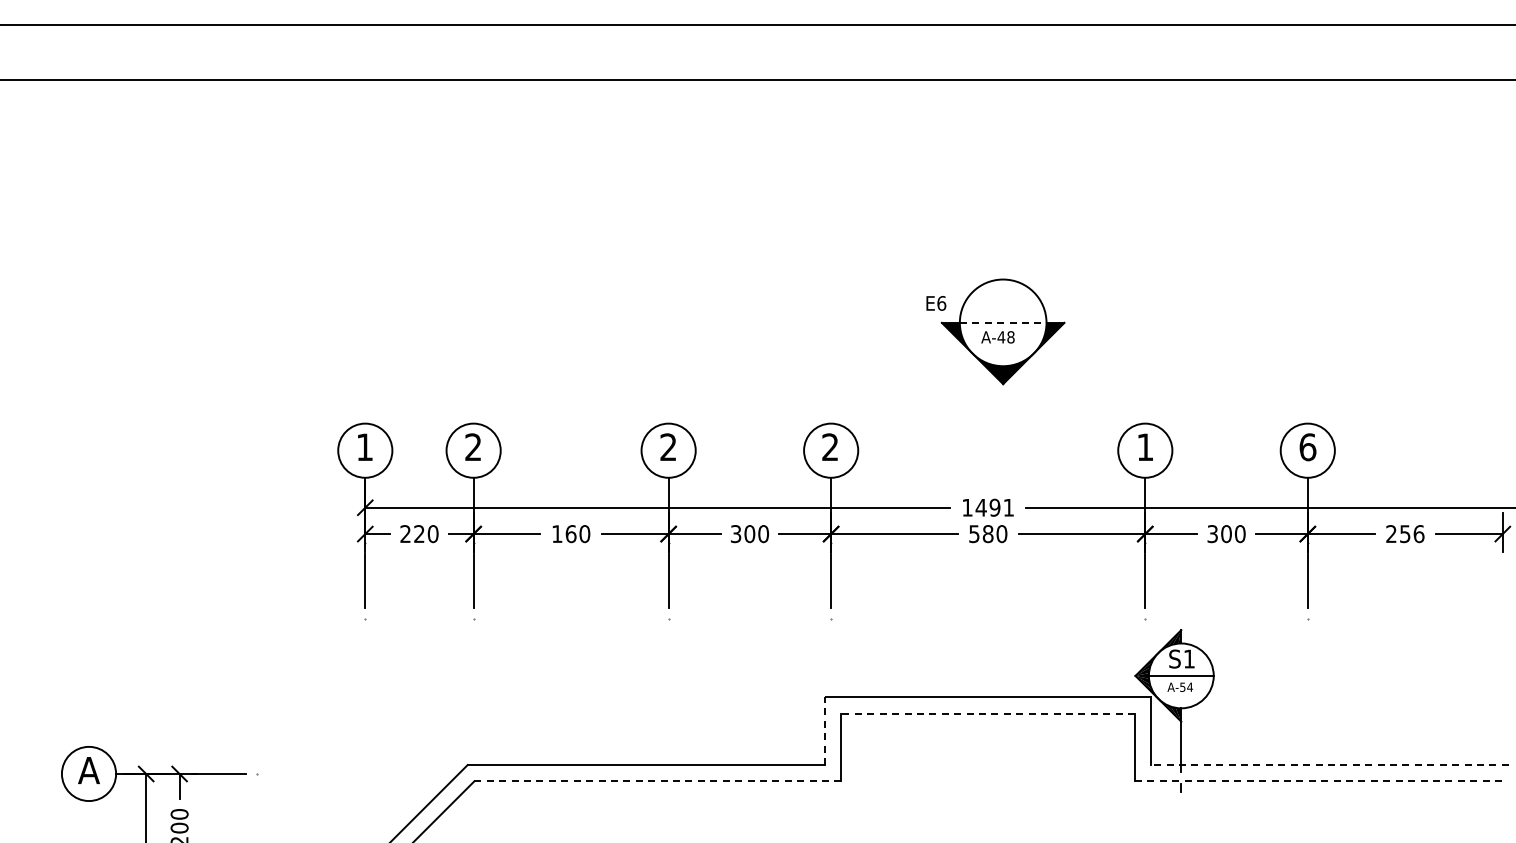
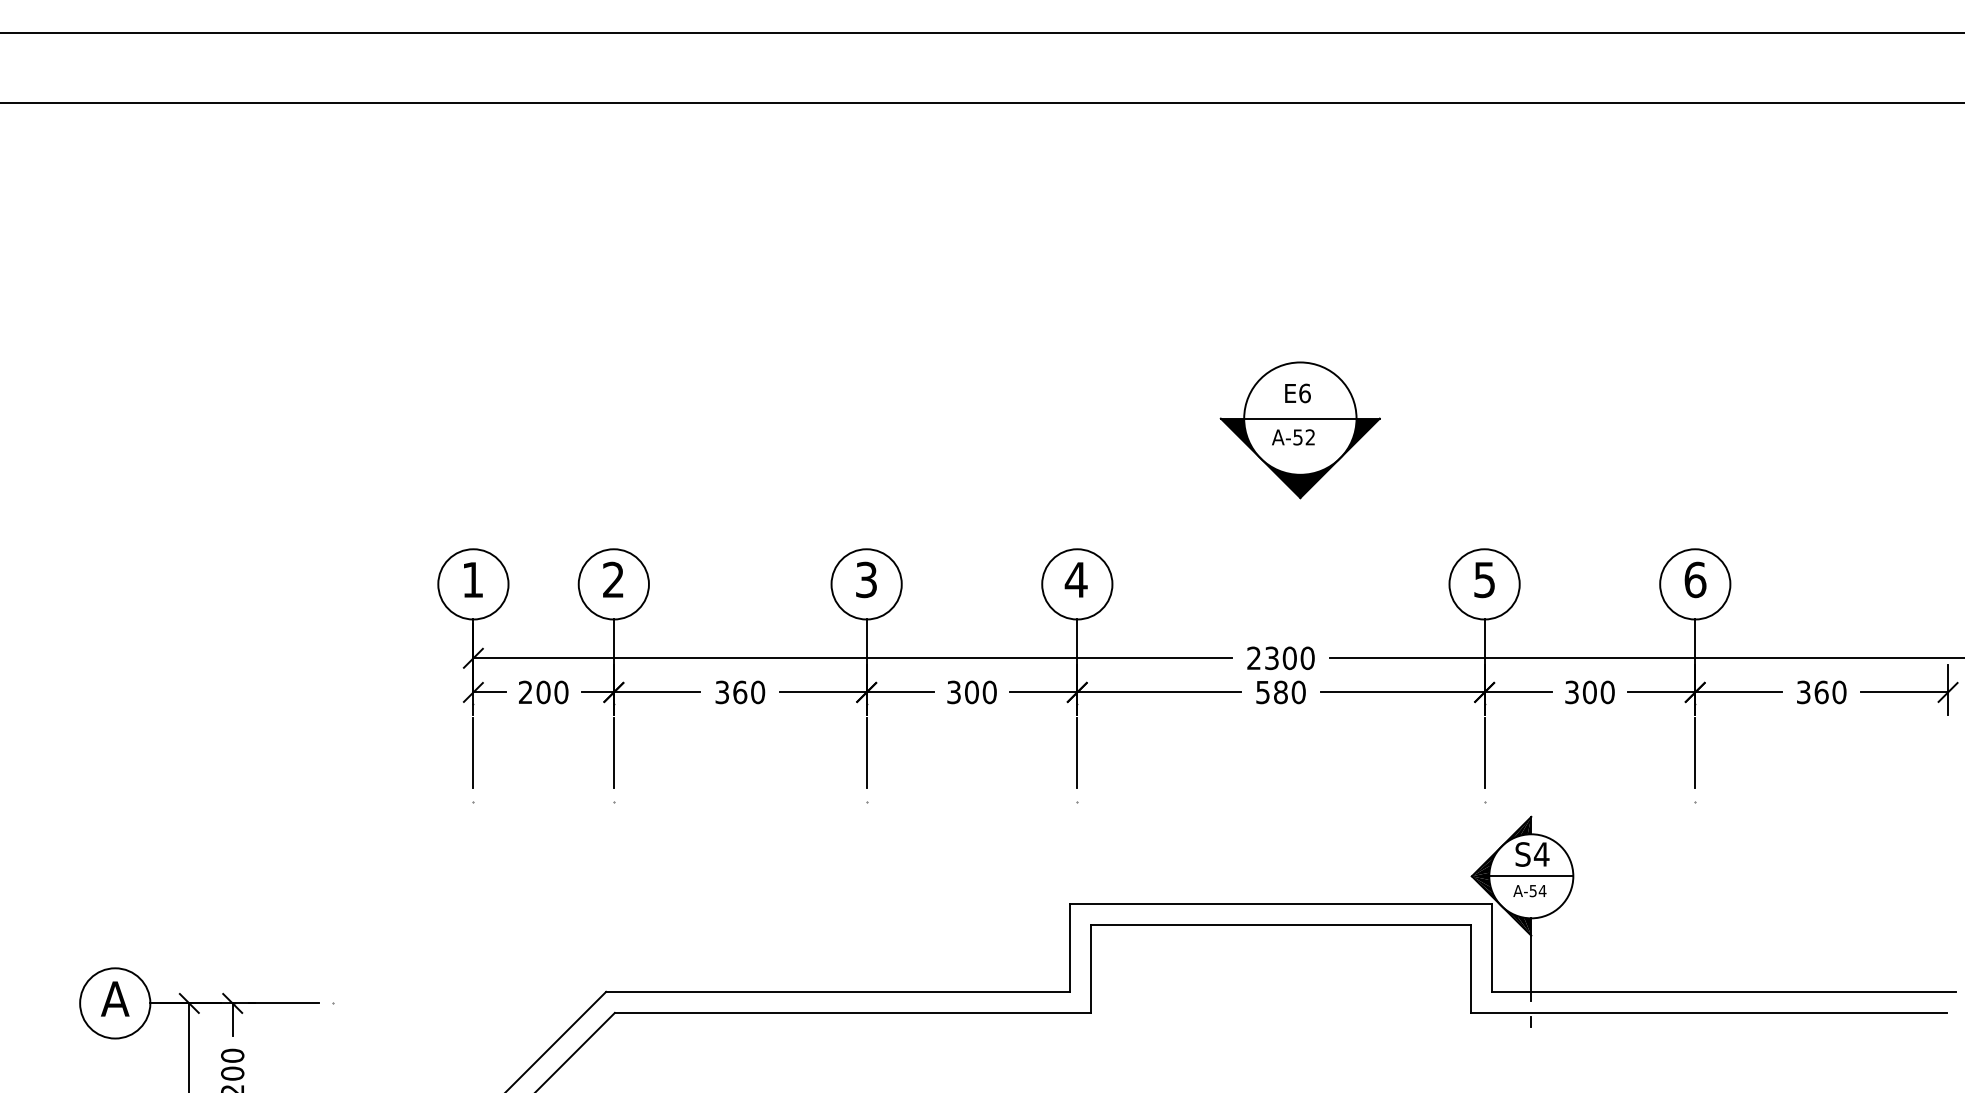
text: (936, 303) -> (1298, 393), moved
line: (1003, 322) -> (1300, 418), dashed -> solid
text: (1005, 337) -> (1303, 437), A-48 -> A-52
text: (830, 446) -> (1076, 578), 2 -> 4
text: (668, 447) -> (866, 580), 2 -> 3
text: (1145, 447) -> (1484, 580), 1 -> 5
text: (988, 507) -> (1281, 657), 1491 -> 2300
text: (419, 534) -> (543, 692), 220 -> 200
text: (557, 534) -> (722, 692), 160 -> 360
text: (1405, 534) -> (1821, 692), 256 -> 360
text: (1189, 658) -> (1541, 853), S1 -> S4
line: (988, 713) -> (1281, 925), dashed -> solid
line: (825, 731) -> (1070, 948), dashed -> solid
line: (1330, 765) -> (1724, 992), dashed -> solid
line: (657, 781) -> (852, 1013), dashed -> solid
line: (1318, 781) -> (1709, 1013), dashed -> solid

